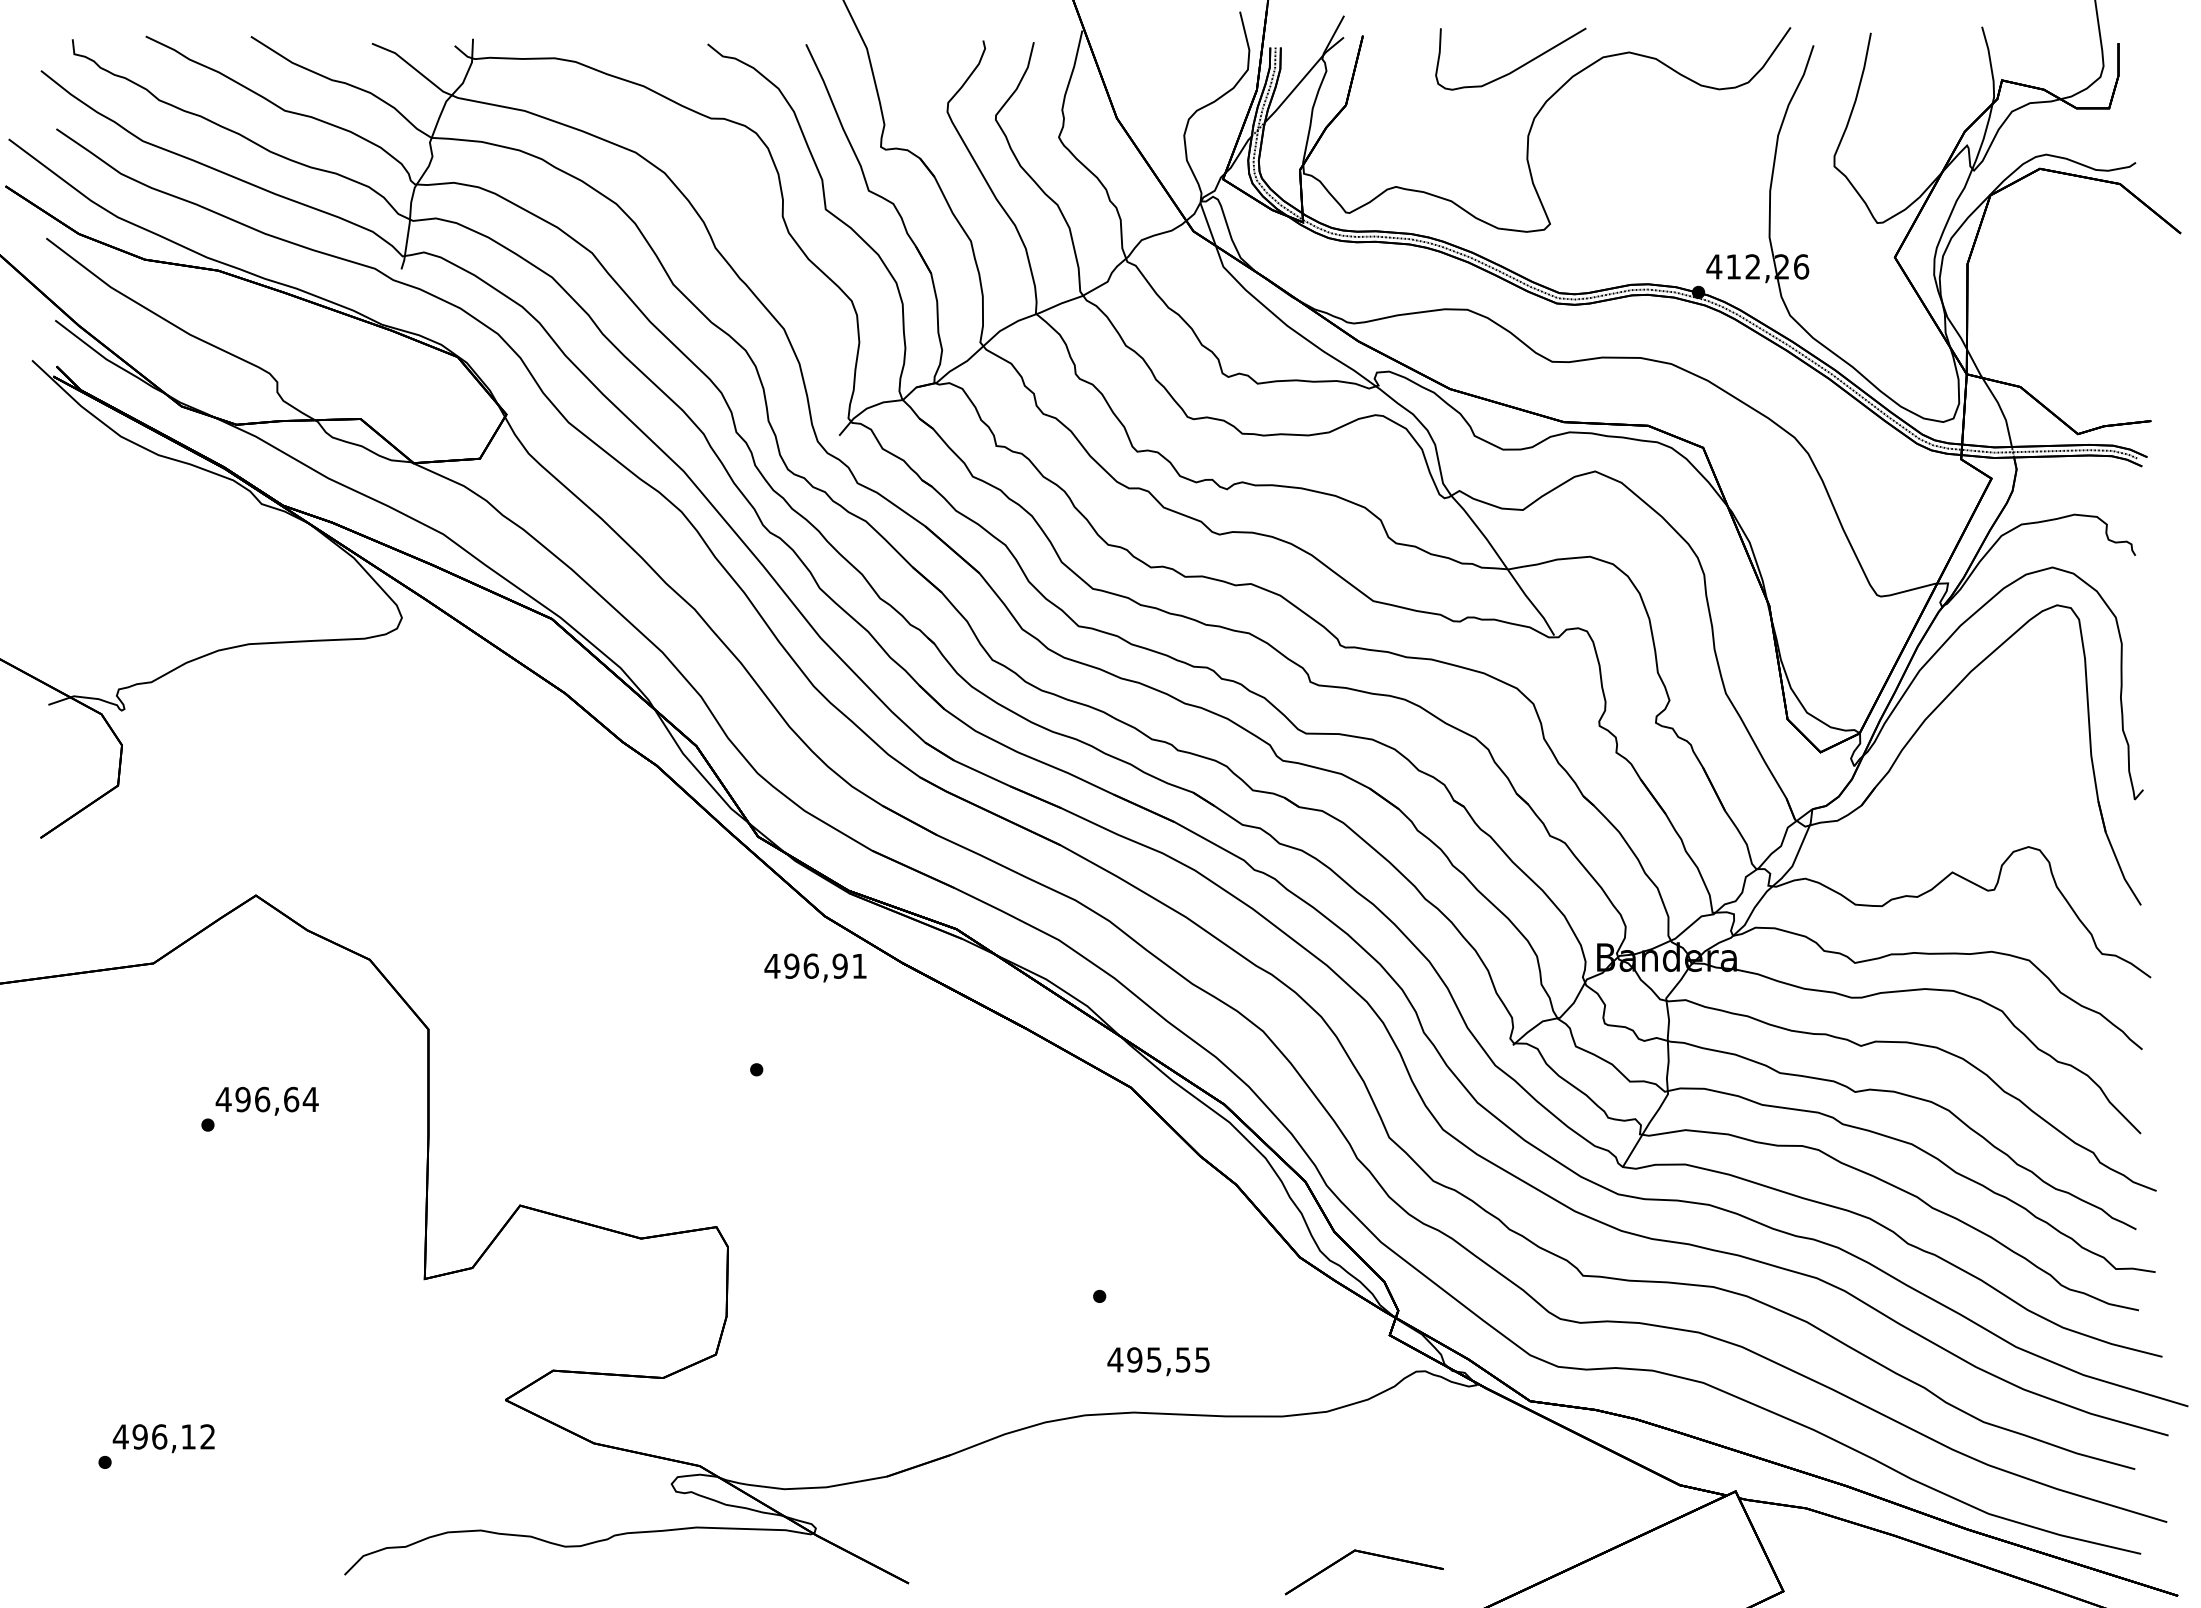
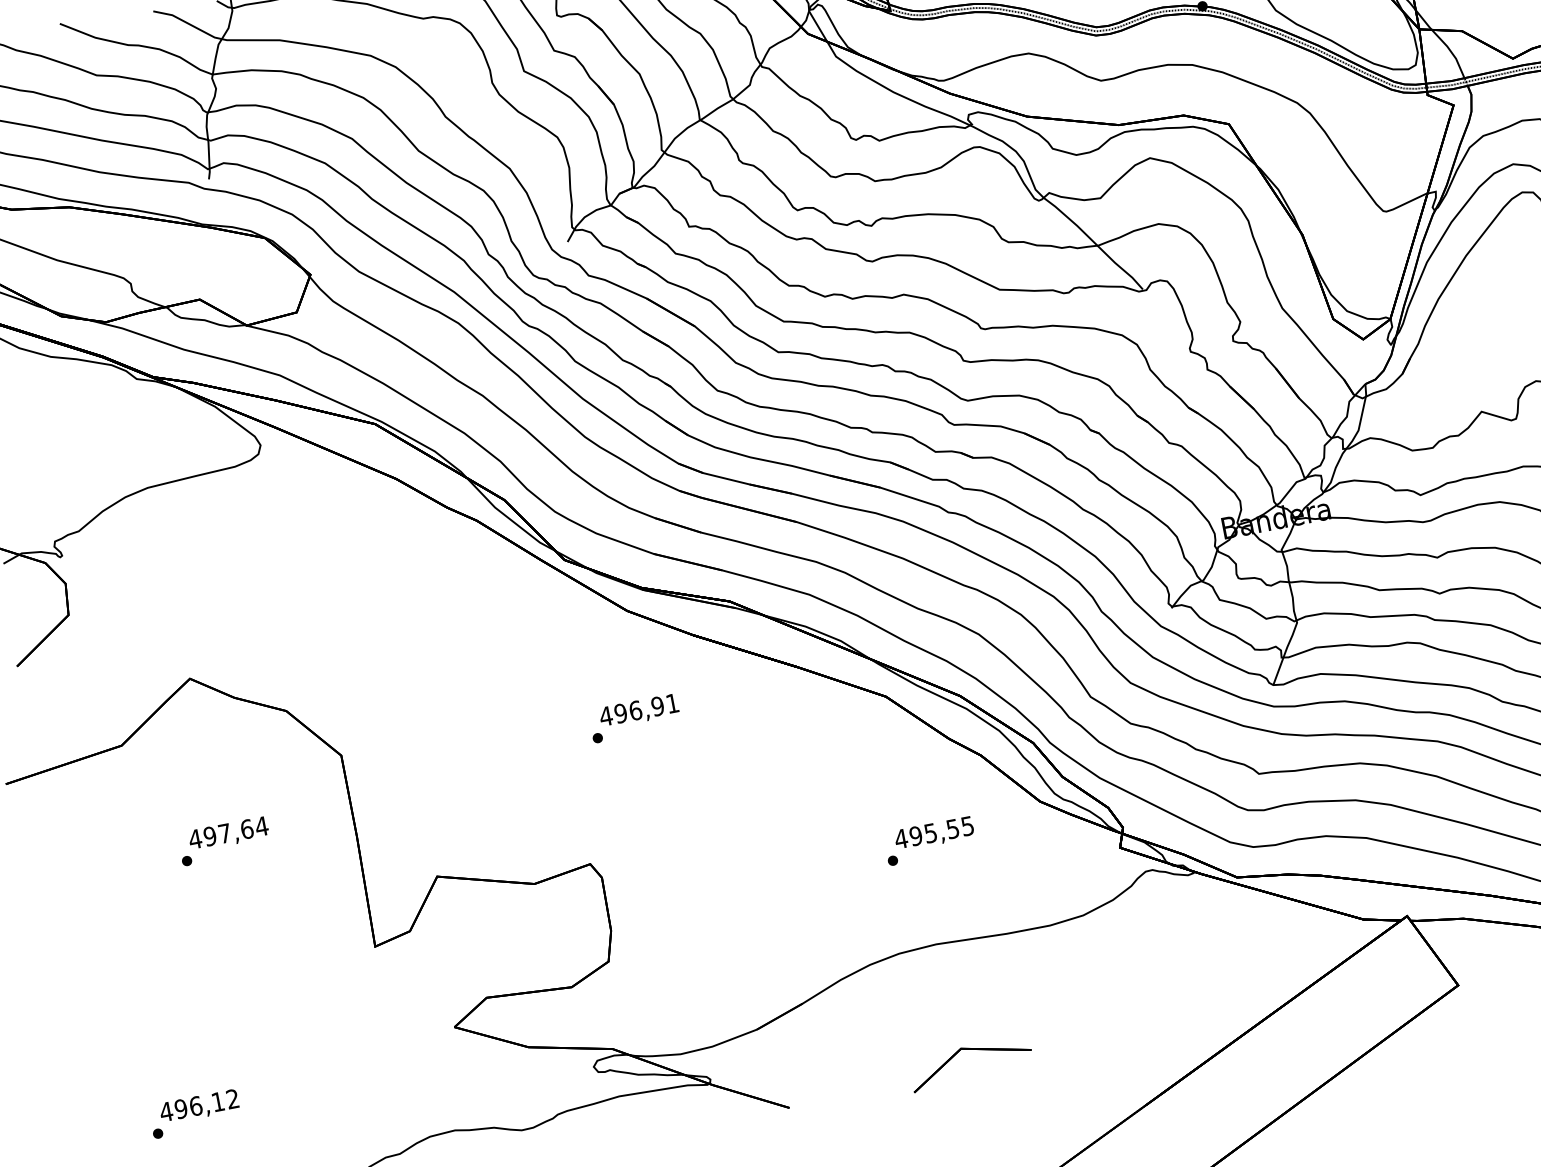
text: (815, 967) -> (639, 710), moved
text: (262, 1099) -> (224, 833), 496,64 -> 497,64
text: (1158, 1361) -> (934, 833), moved
part: (1367, 1554) -> (971, 1049), moved

